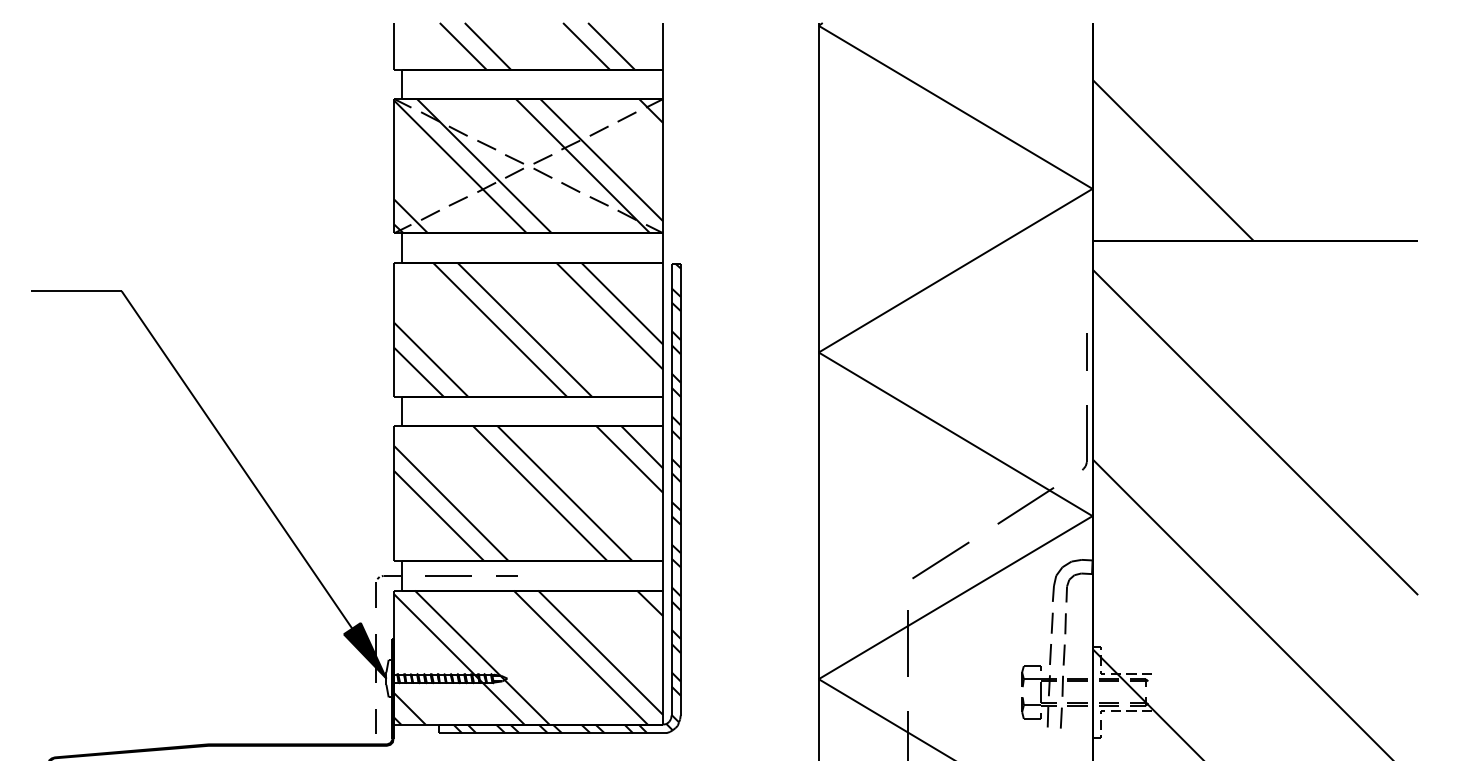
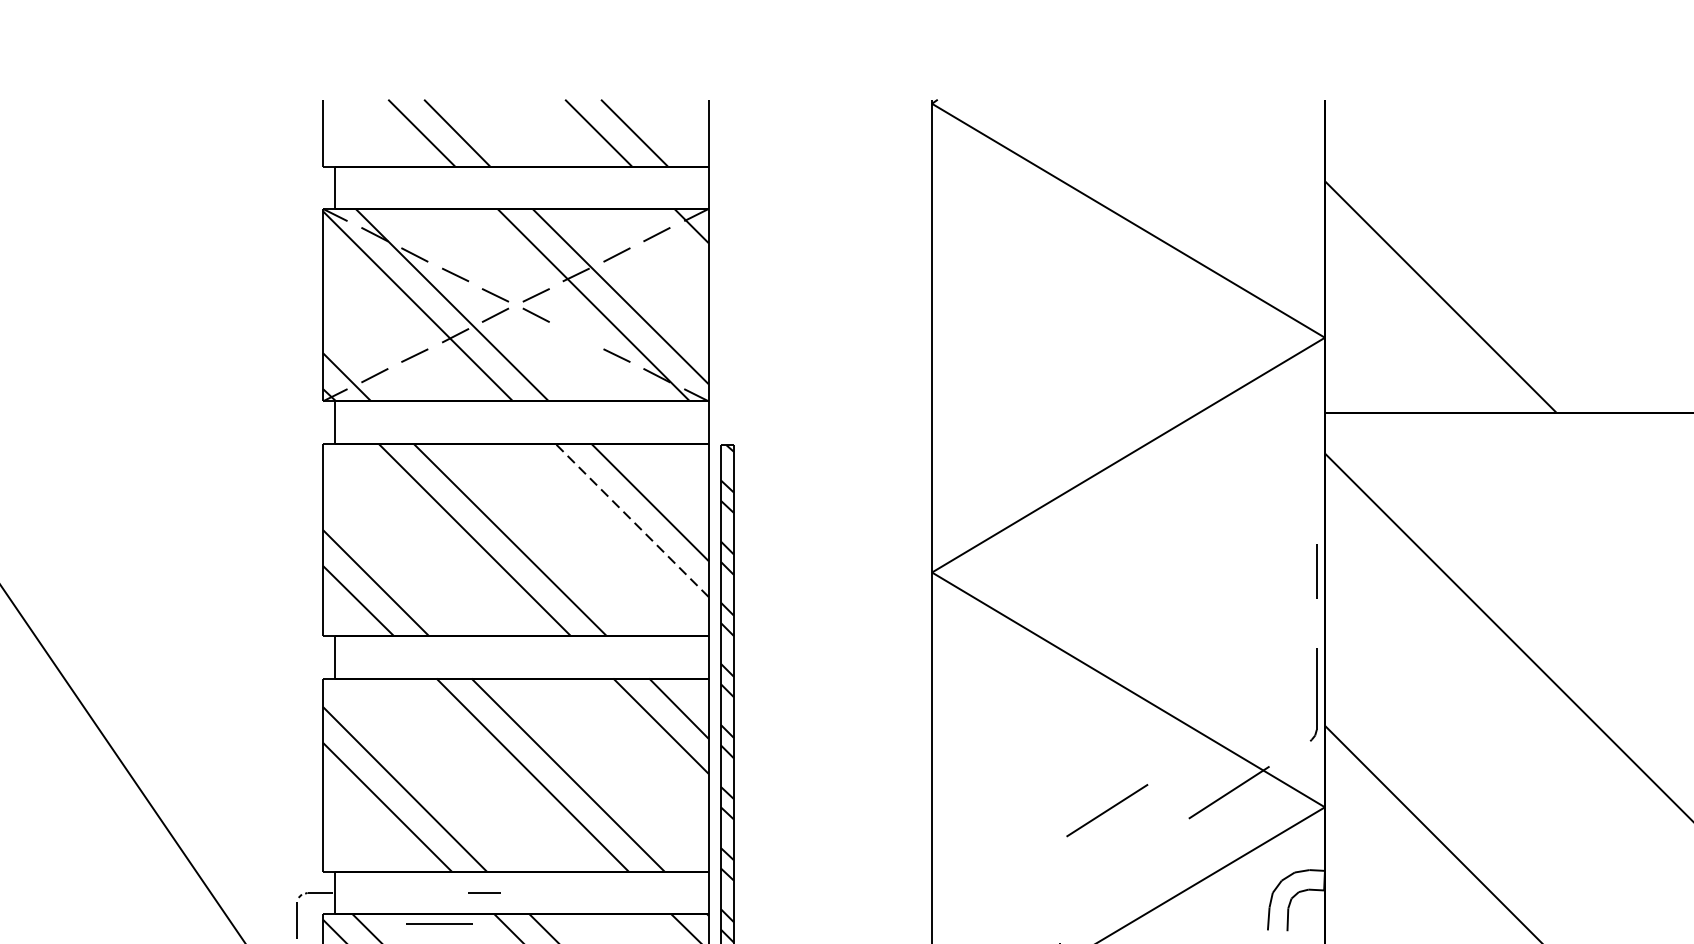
line: (570, 187) -> (575, 335), removed
line: (609, 316) -> (631, 520), solid -> dashed
line: (940, 560) -> (1106, 810), moved
line: (448, 575) -> (439, 924), moved

